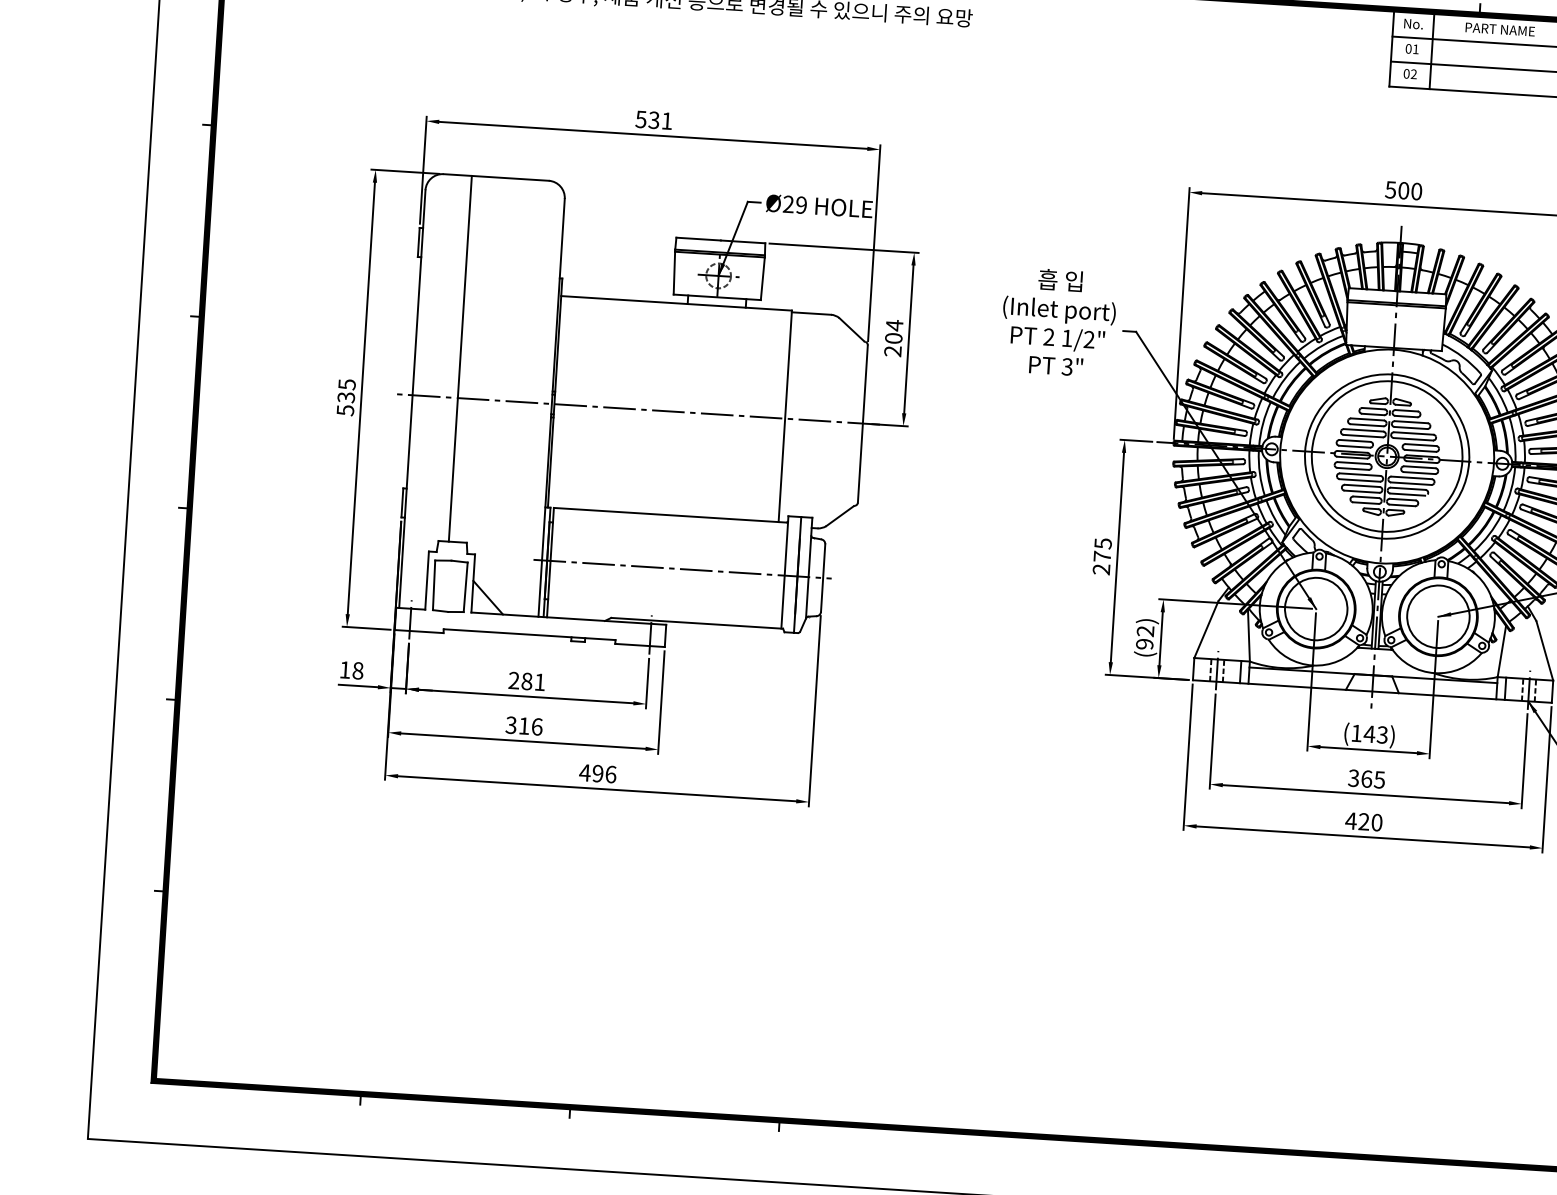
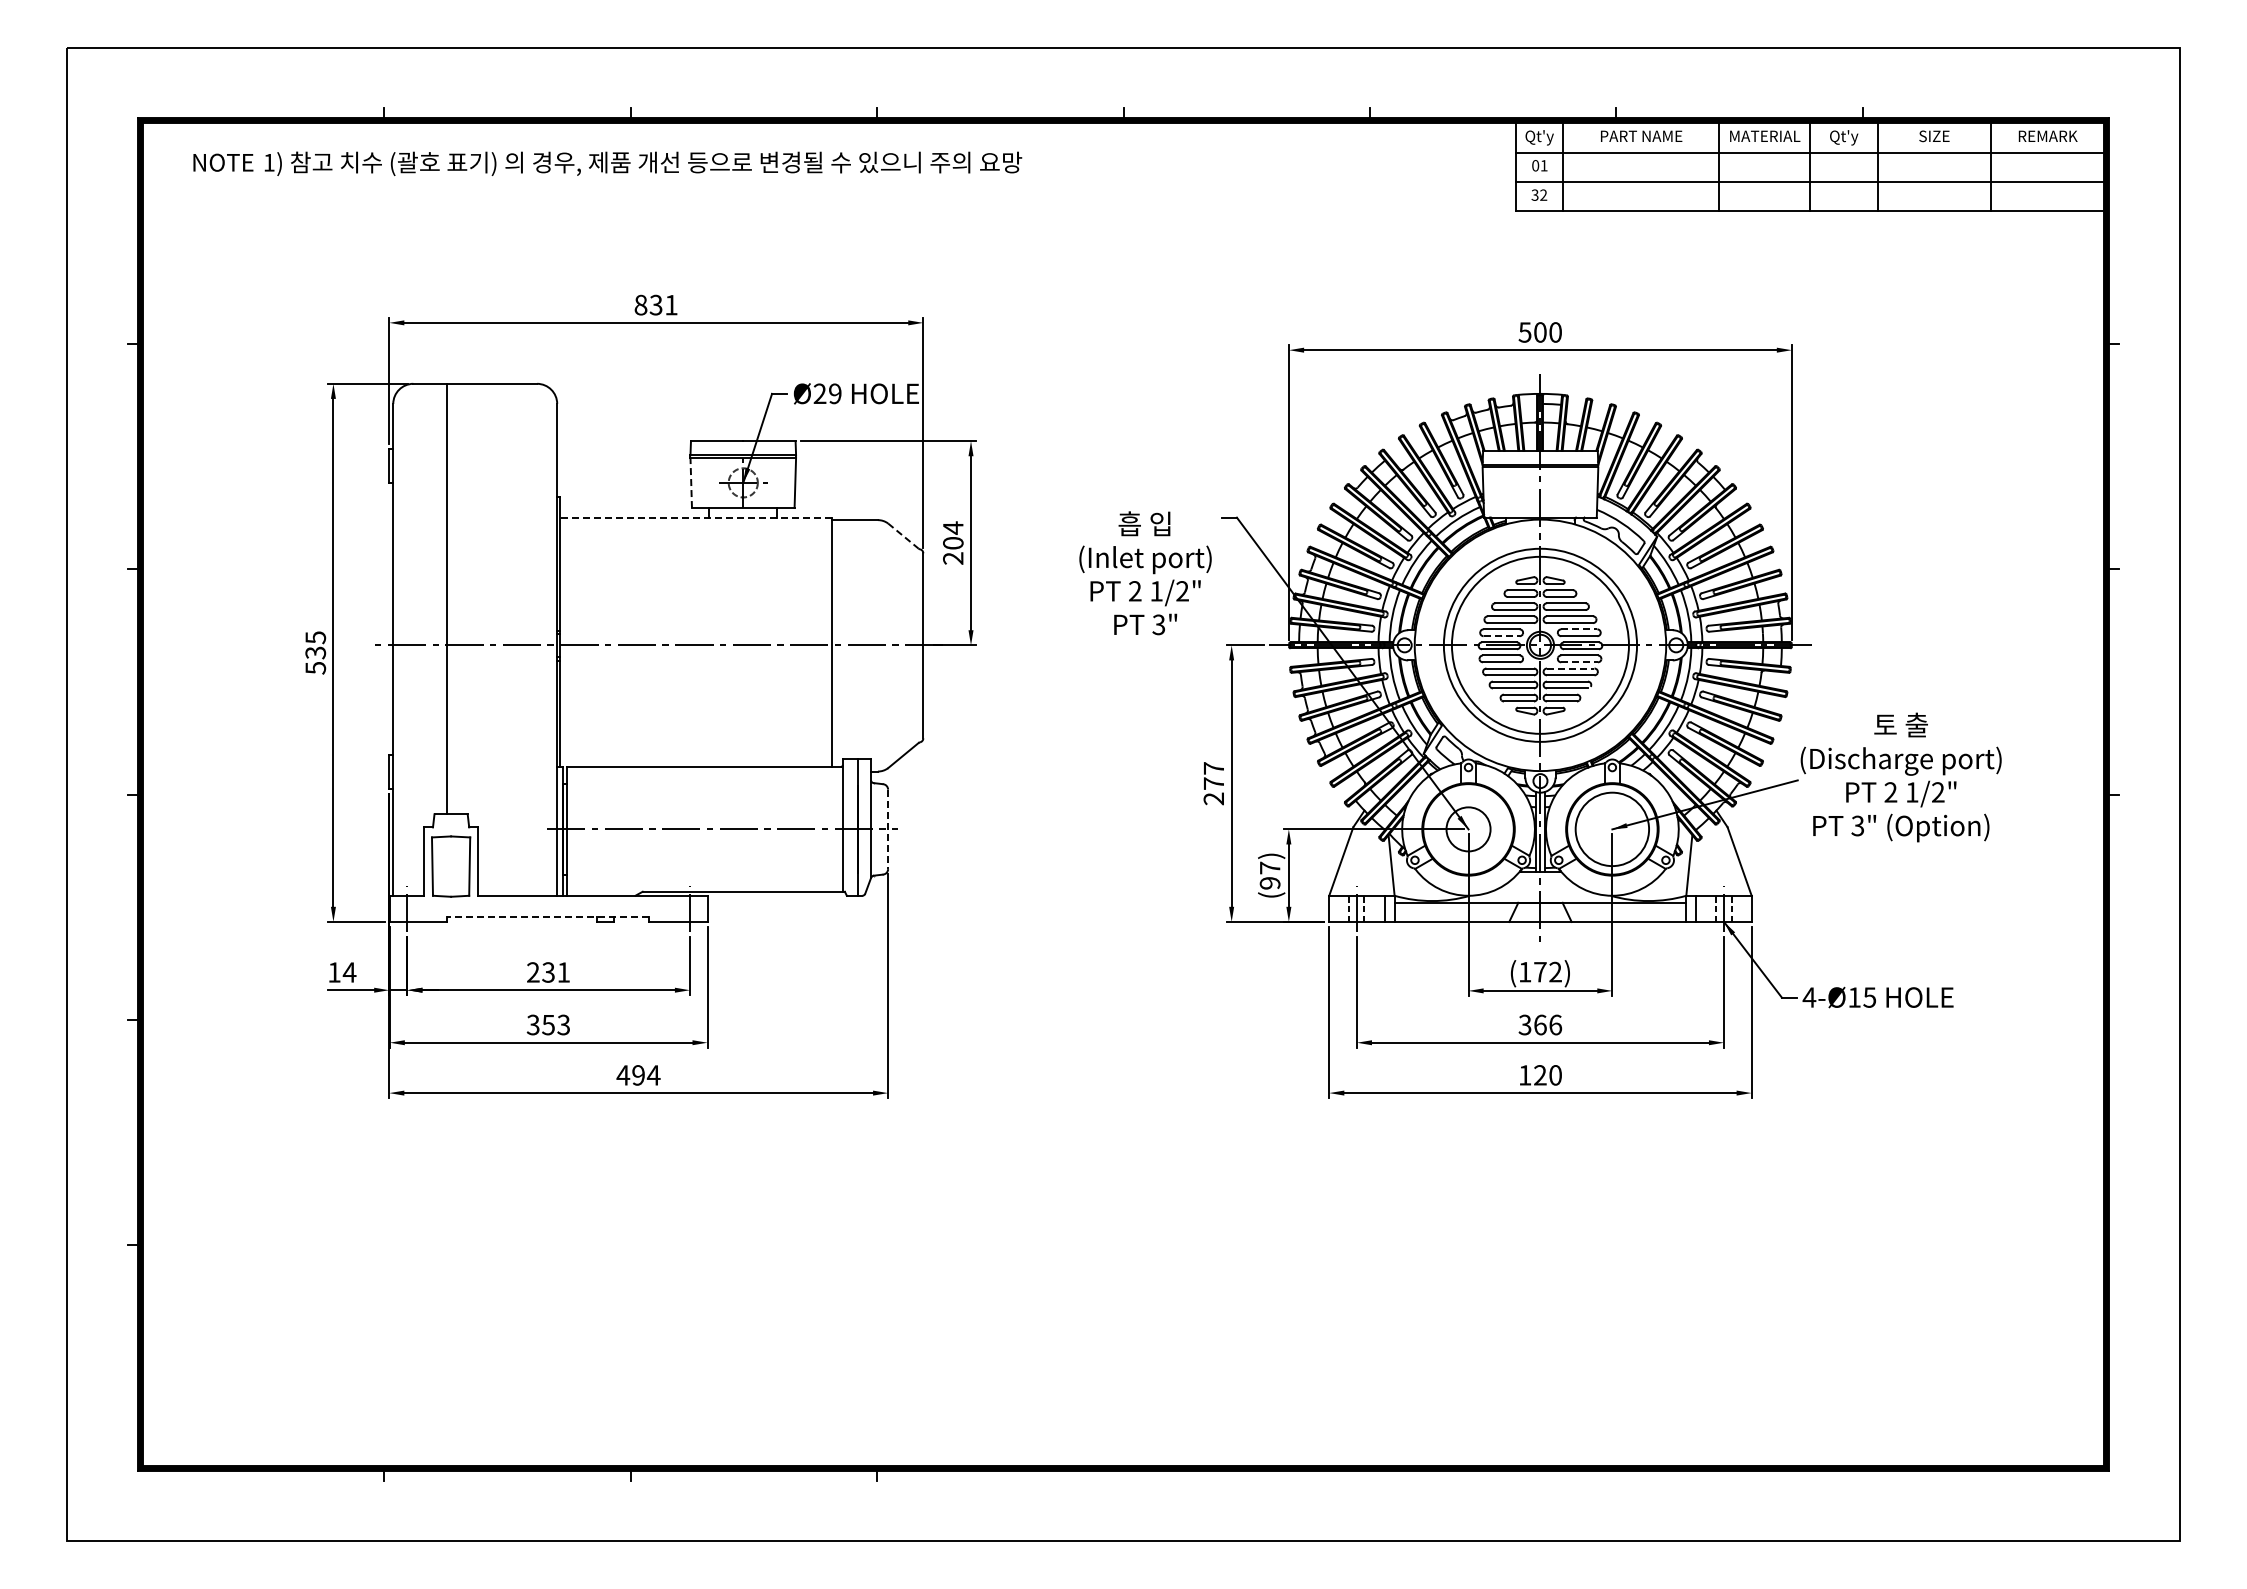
text: (1413, 25) -> (1539, 137), No. -> Qt'y
text: (1406, 73) -> (1534, 194), 02 -> 32
text: (640, 118) -> (640, 304), 531 -> 831
line: (674, 272) -> (691, 482), solid -> dashed
line: (676, 303) -> (696, 518), solid -> dashed
text: (1058, 322) -> (1145, 573), moved
line: (851, 330) -> (903, 536), solid -> dashed
line: (1421, 445) -> (1579, 629), solid -> dashed
line: (1355, 447) -> (1502, 636), solid -> dashed
line: (1420, 473) -> (1580, 662), solid -> dashed
line: (1411, 477) -> (1570, 668), solid -> dashed
text: (1103, 543) -> (1214, 768), 275 -> 277
line: (823, 578) -> (888, 829), solid -> dashed
line: (487, 597) -> (496, 876), removed
circle: (1316, 609) -> (1468, 829), size x0.6
text: (1145, 630) -> (1269, 867), (92) -> (97)
line: (529, 634) -> (547, 917), solid -> dashed
text: (357, 670) -> (349, 972), 18 -> 14
text: (526, 681) -> (548, 972), 281 -> 231
text: (530, 726) -> (556, 1024), 316 -> 353
text: (1375, 734) -> (1547, 972), (143) -> (172)
text: (610, 774) -> (653, 1075), 496 -> 494
text: (1379, 779) -> (1555, 1024), 365 -> 366
text: (1350, 821) -> (1524, 1075), 420 -> 120

